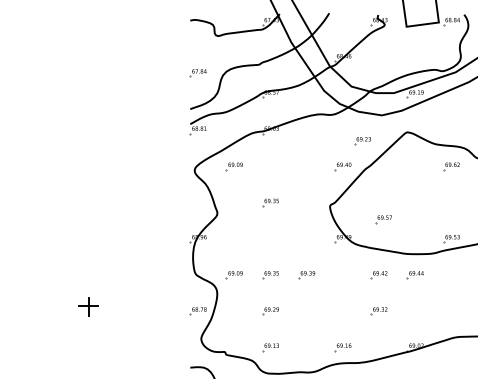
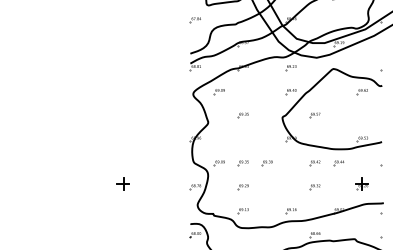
part: (196, 73) -> (194, 20), moved
part: (361, 142) -> (290, 68), moved
part: (383, 219) -> (314, 115), moved
part: (449, 306) -> (361, 183), added

